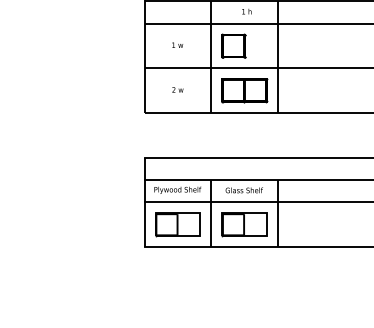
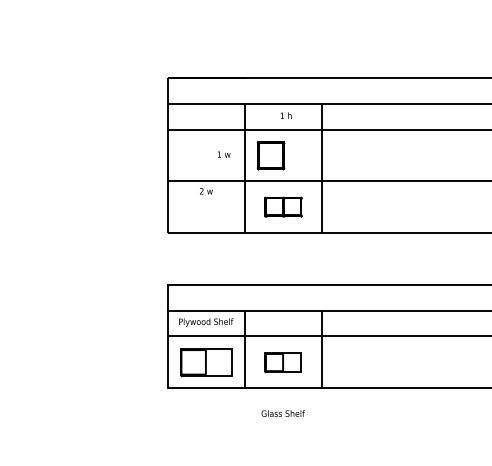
text: (178, 45) -> (224, 154), moved
text: (178, 90) -> (206, 191), moved
part: (244, 90) -> (283, 206), size x0.7
text: (243, 190) -> (282, 413), moved
part: (244, 224) -> (283, 362), size x0.7

